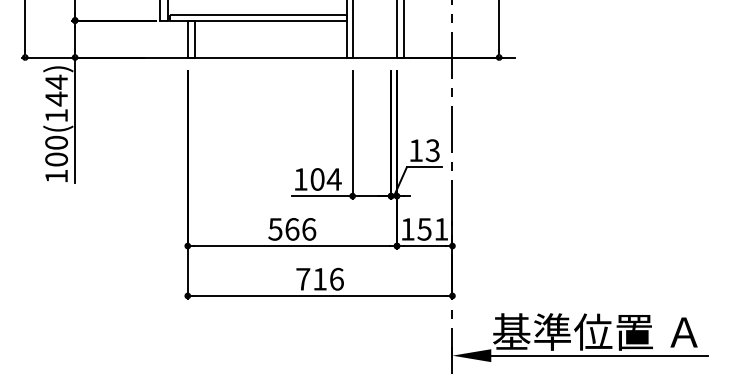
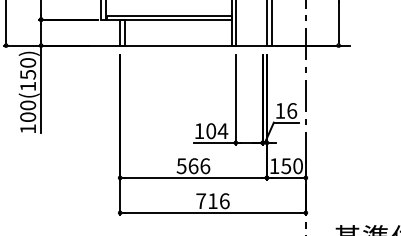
text: (56, 90) -> (28, 68), 100(144) -> 100(150)
text: (432, 150) -> (291, 110), 13 -> 16
text: (441, 229) -> (298, 166), 151 -> 150

